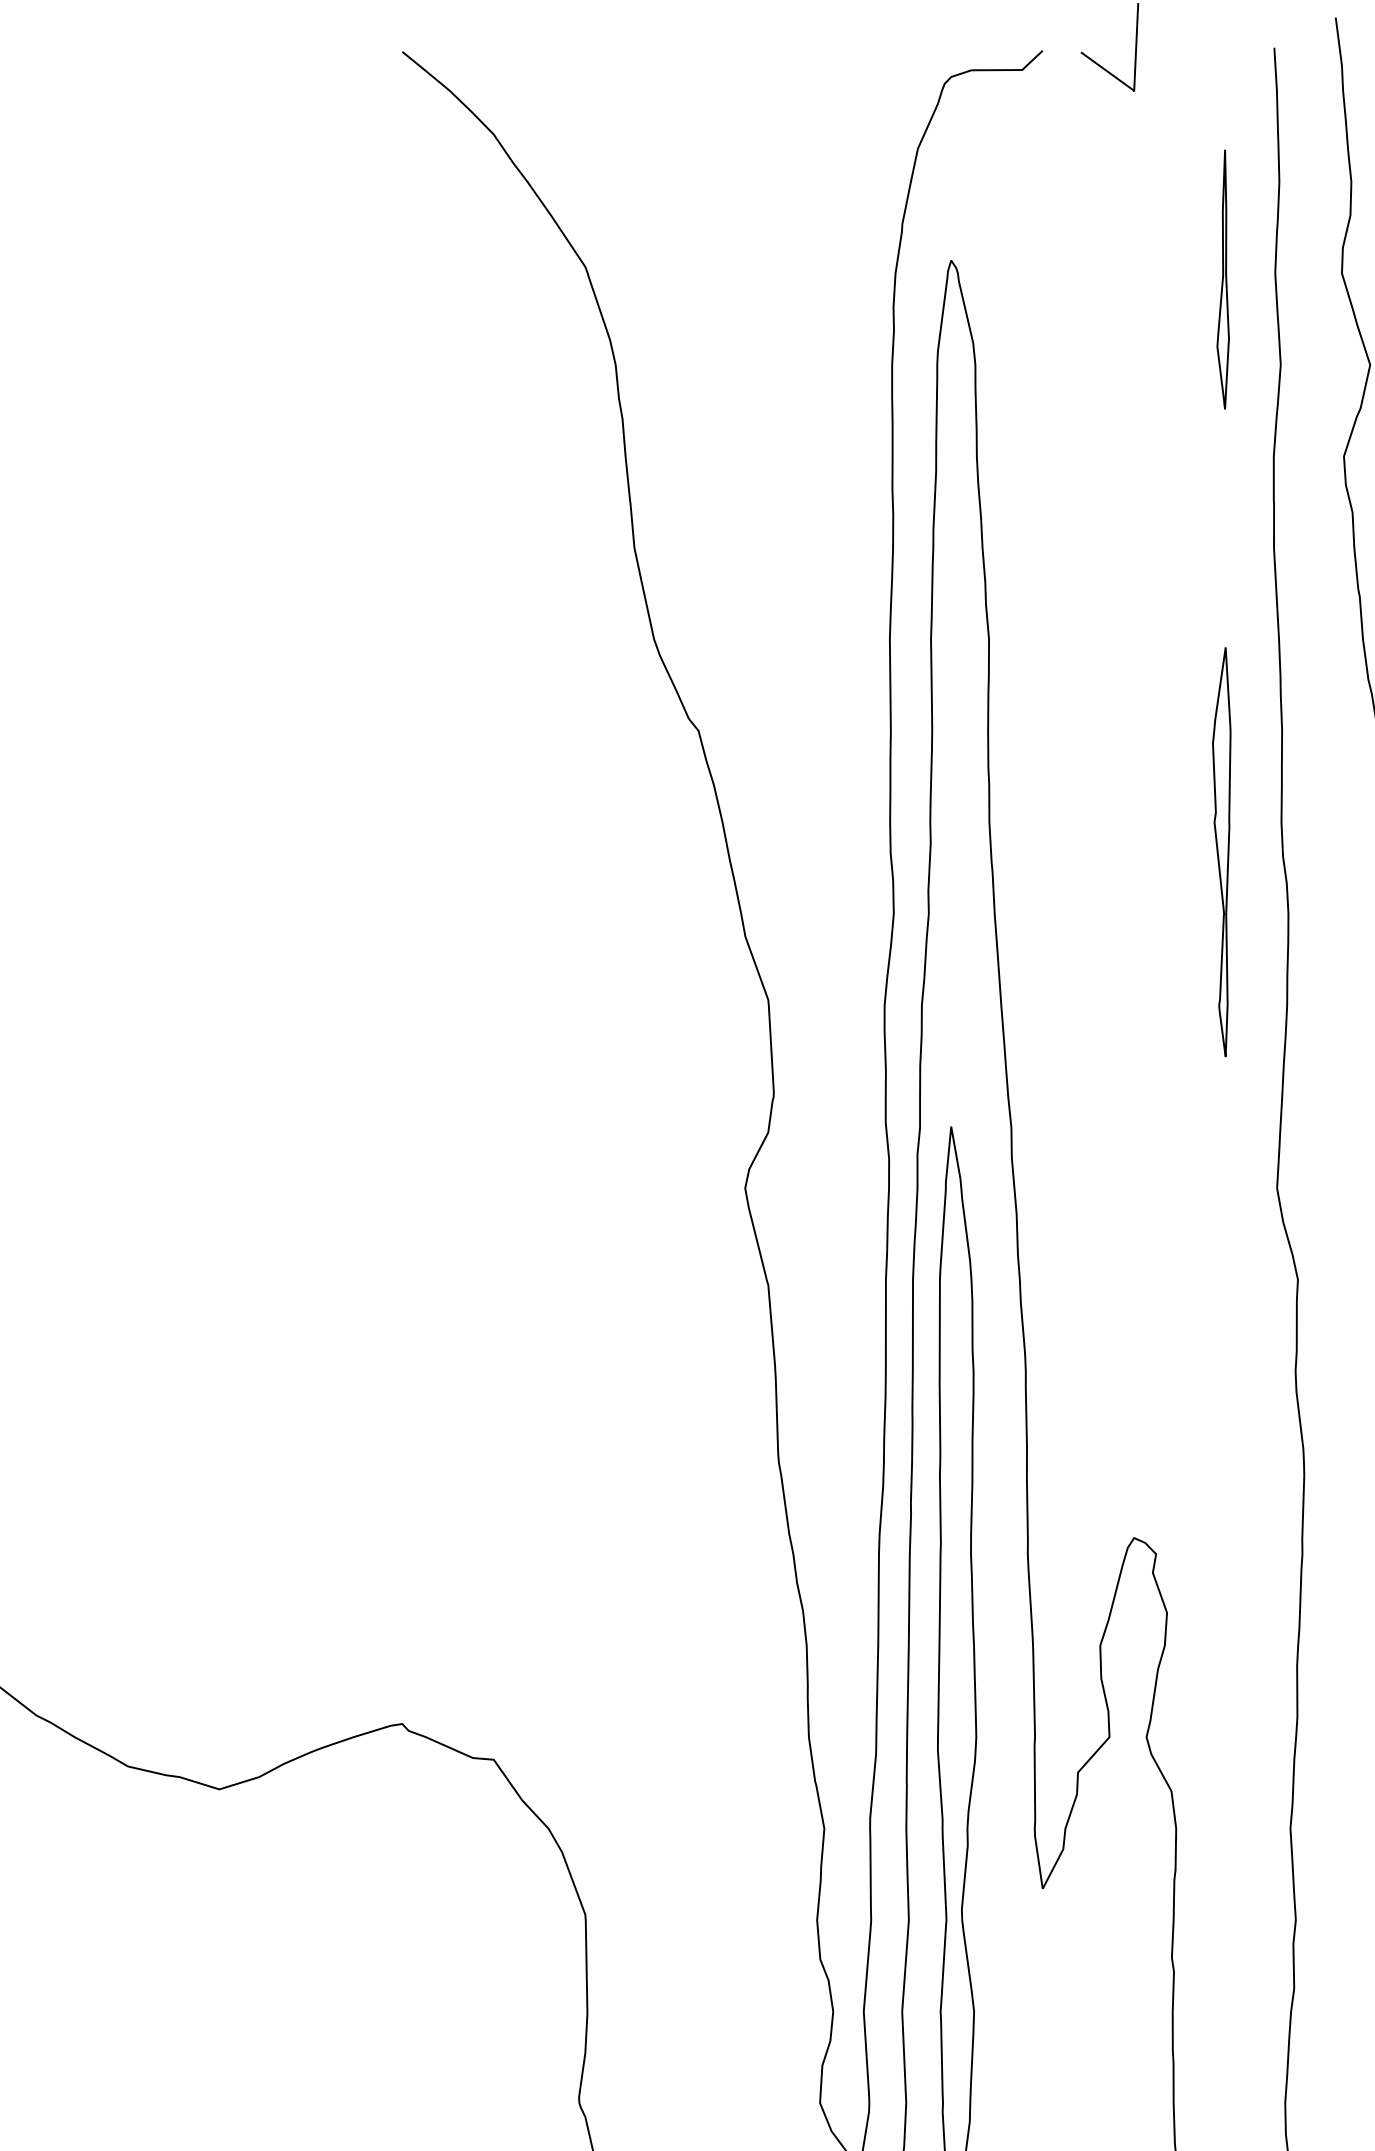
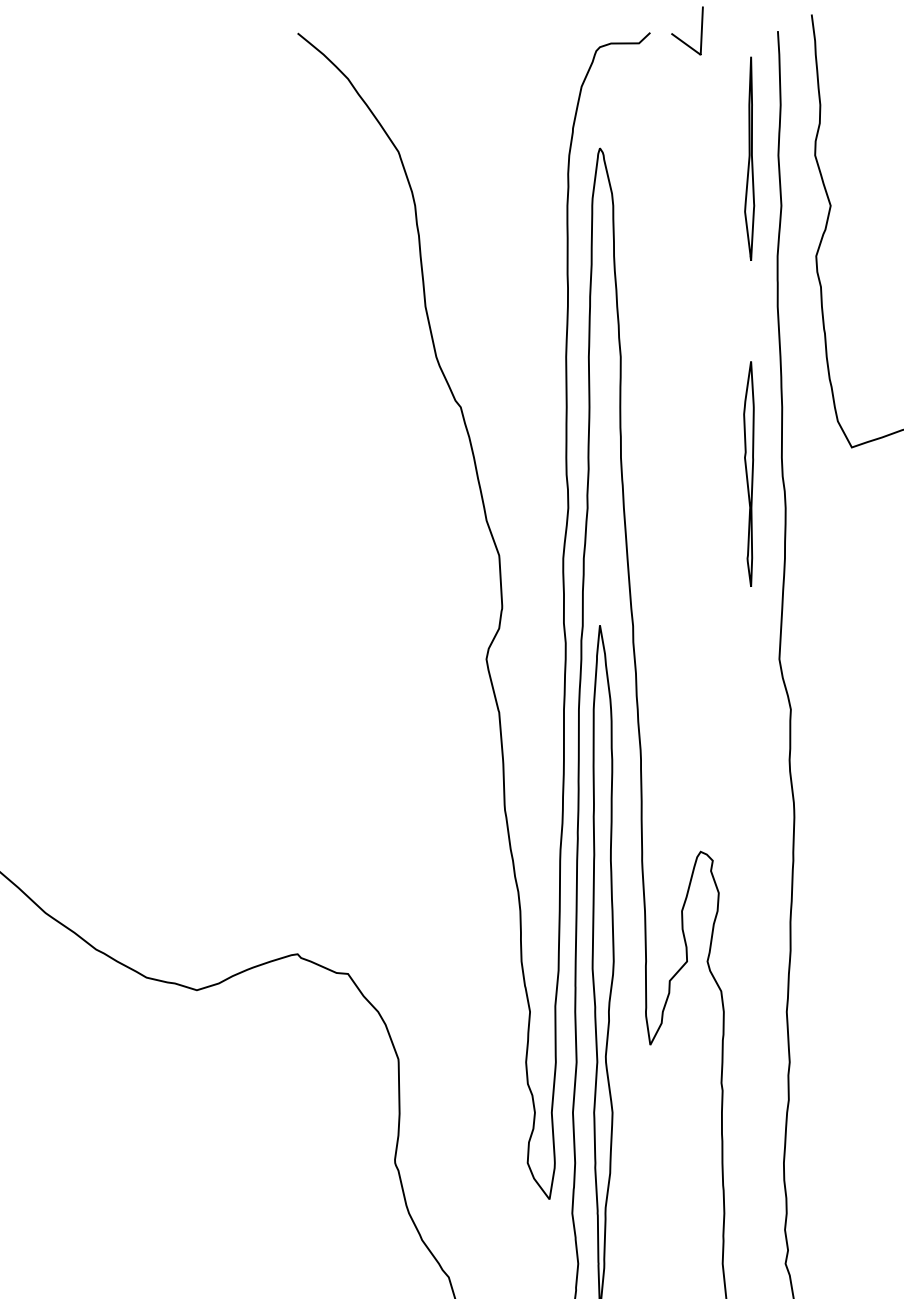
part: (1222, 279) -> (749, 158), size x1.43

